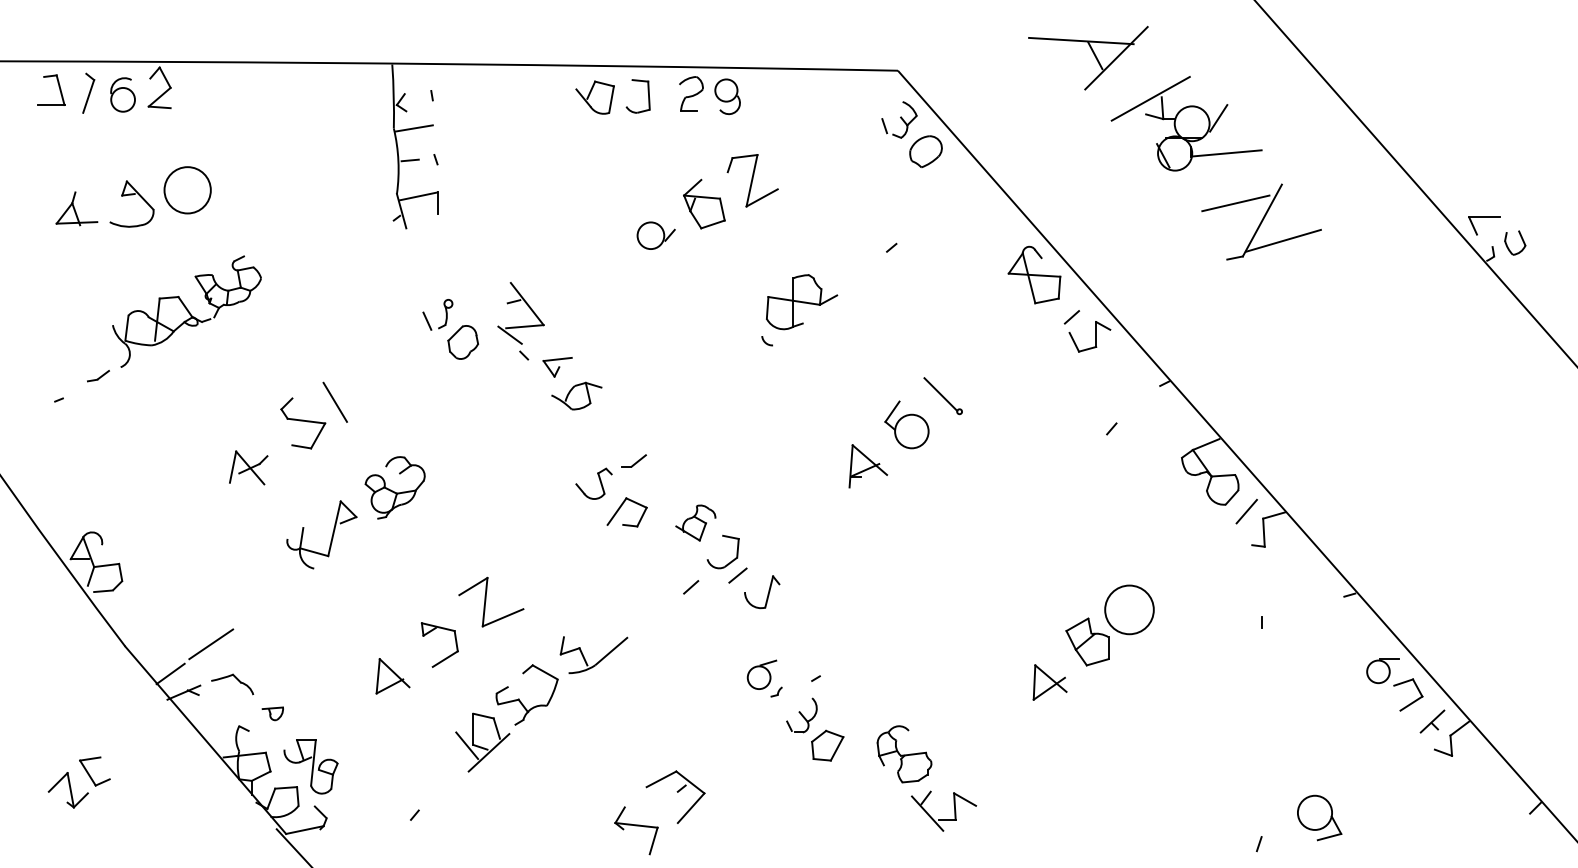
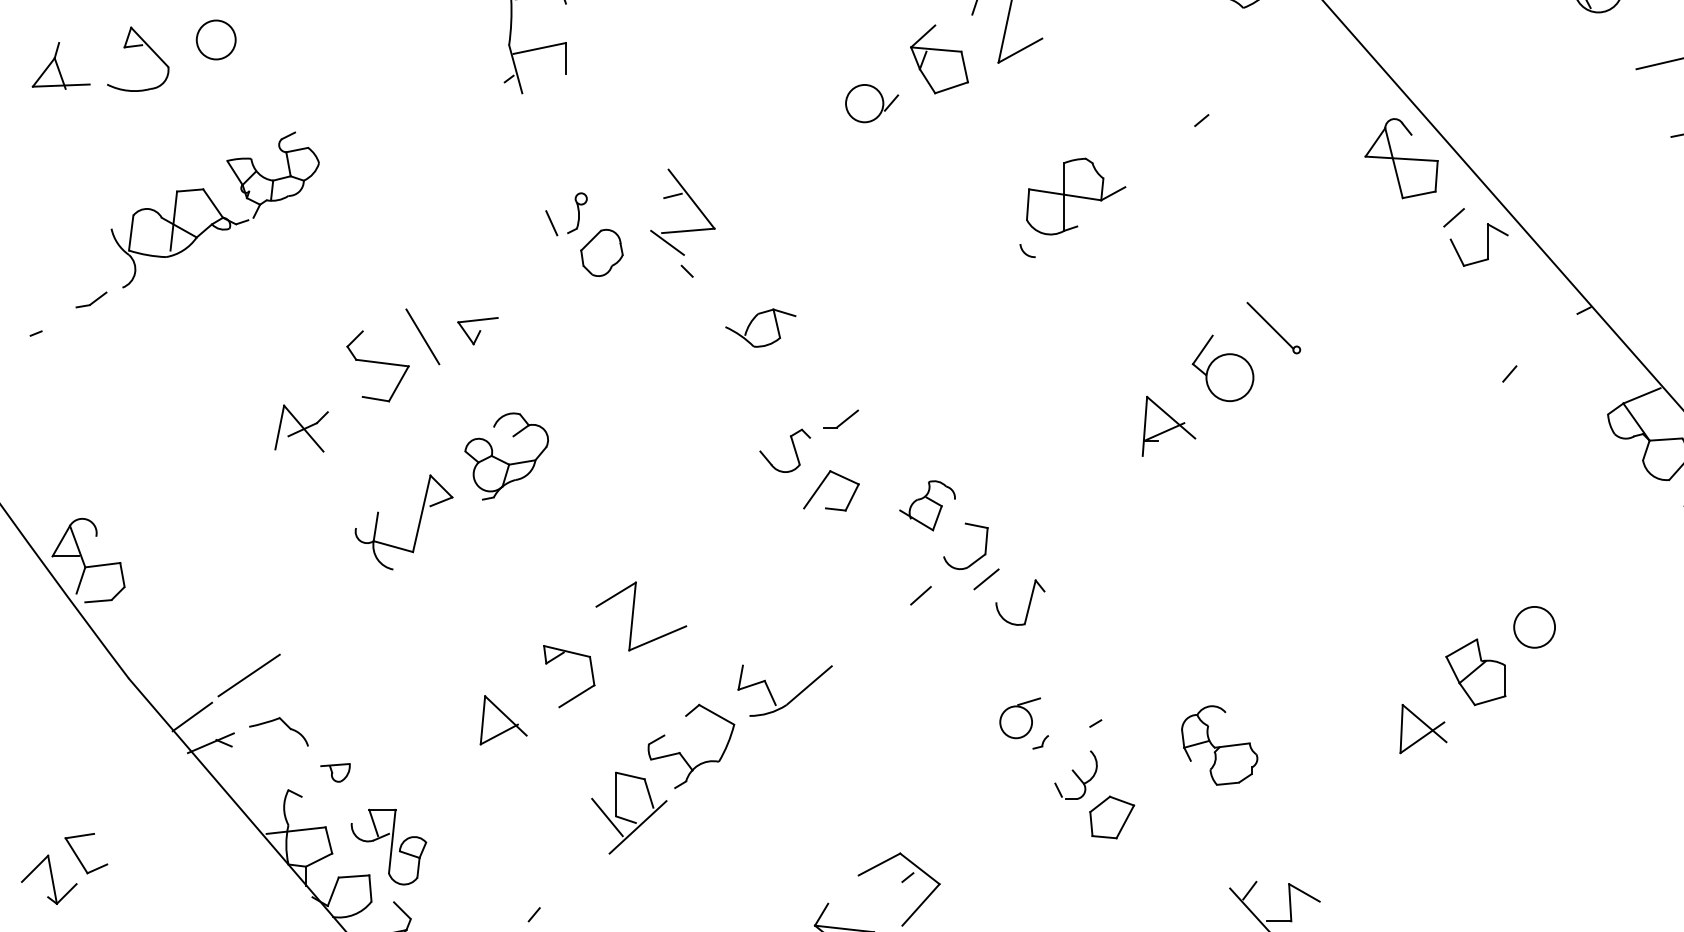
circle: (187, 190) -> (215, 40), size x0.6
part: (557, 367) -> (477, 331), moved
circle: (1129, 609) -> (1534, 626), size x0.6
part: (904, 754) -> (1219, 745), moved

